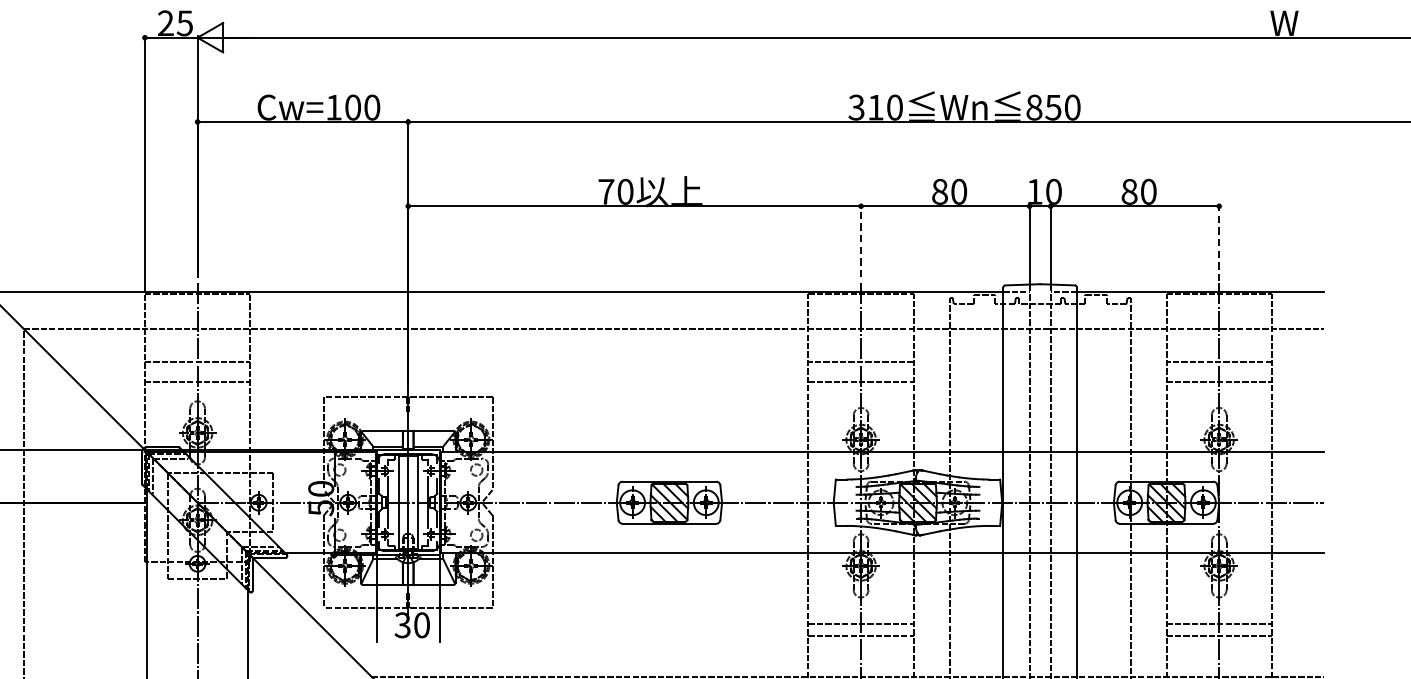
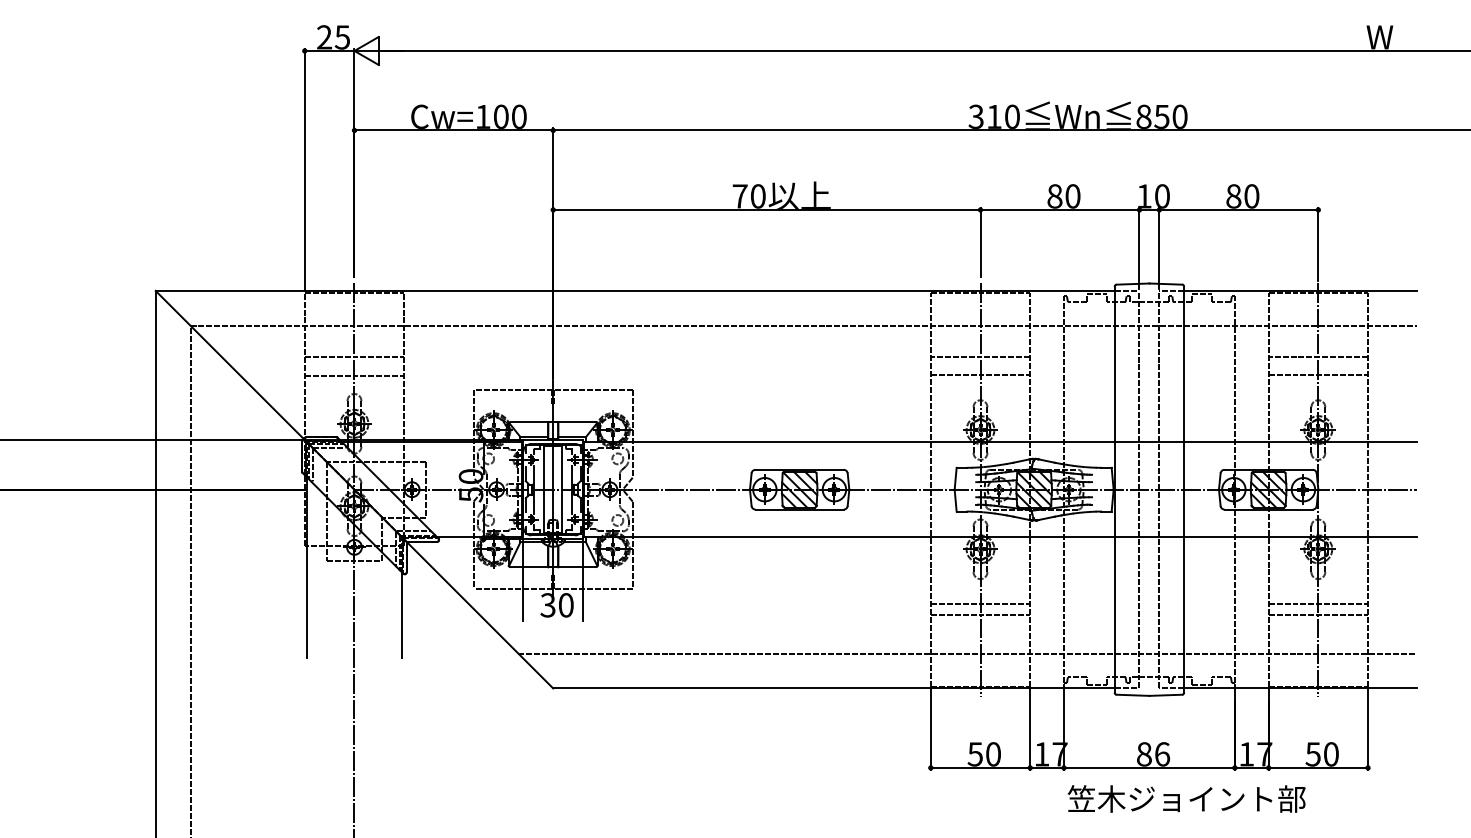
line: (861, 240) -> (980, 242), dashed -> solid
line: (1219, 241) -> (1318, 243), dashed -> solid

